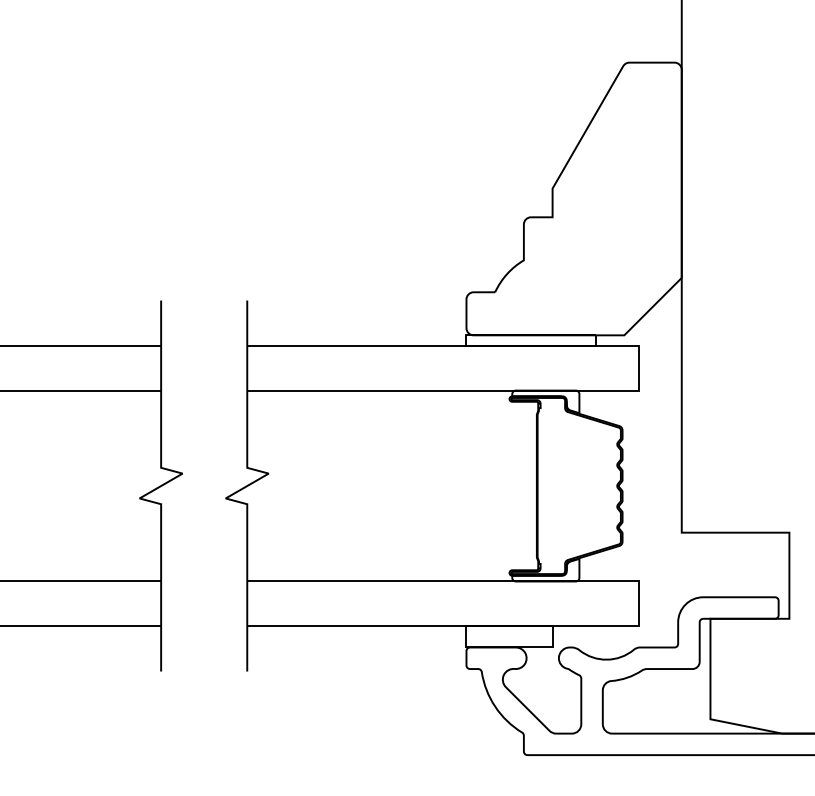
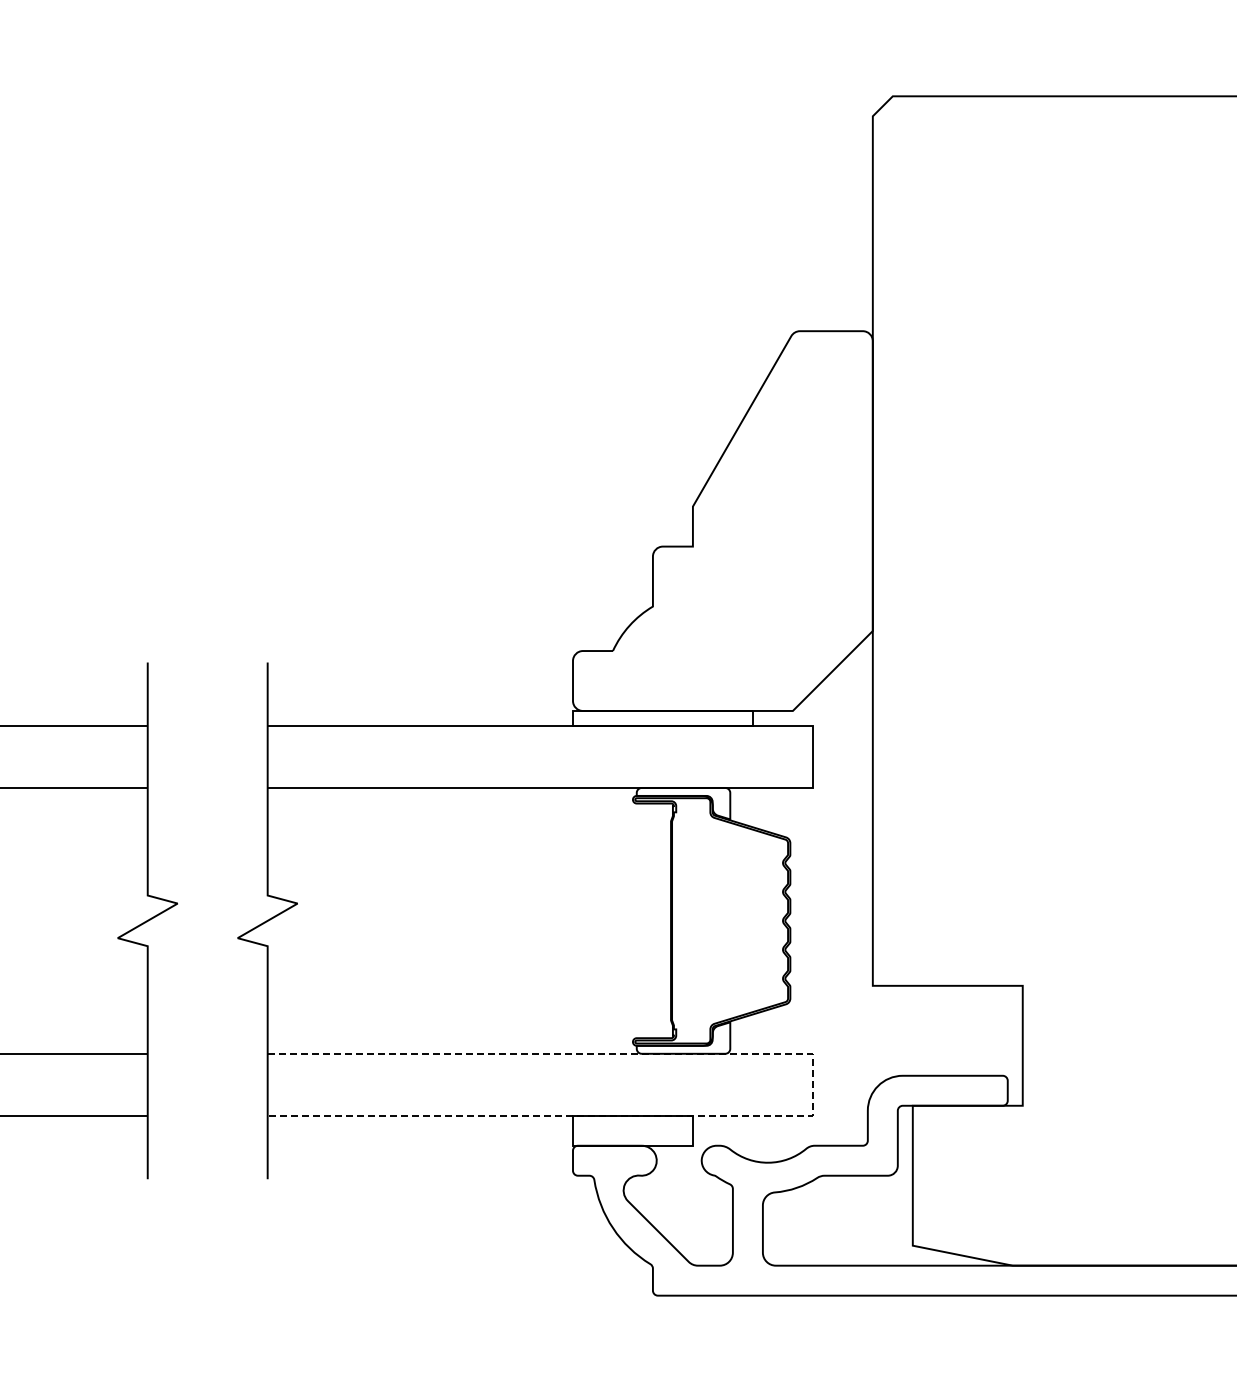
line: (638, 603) -> (812, 1084), solid -> dashed

